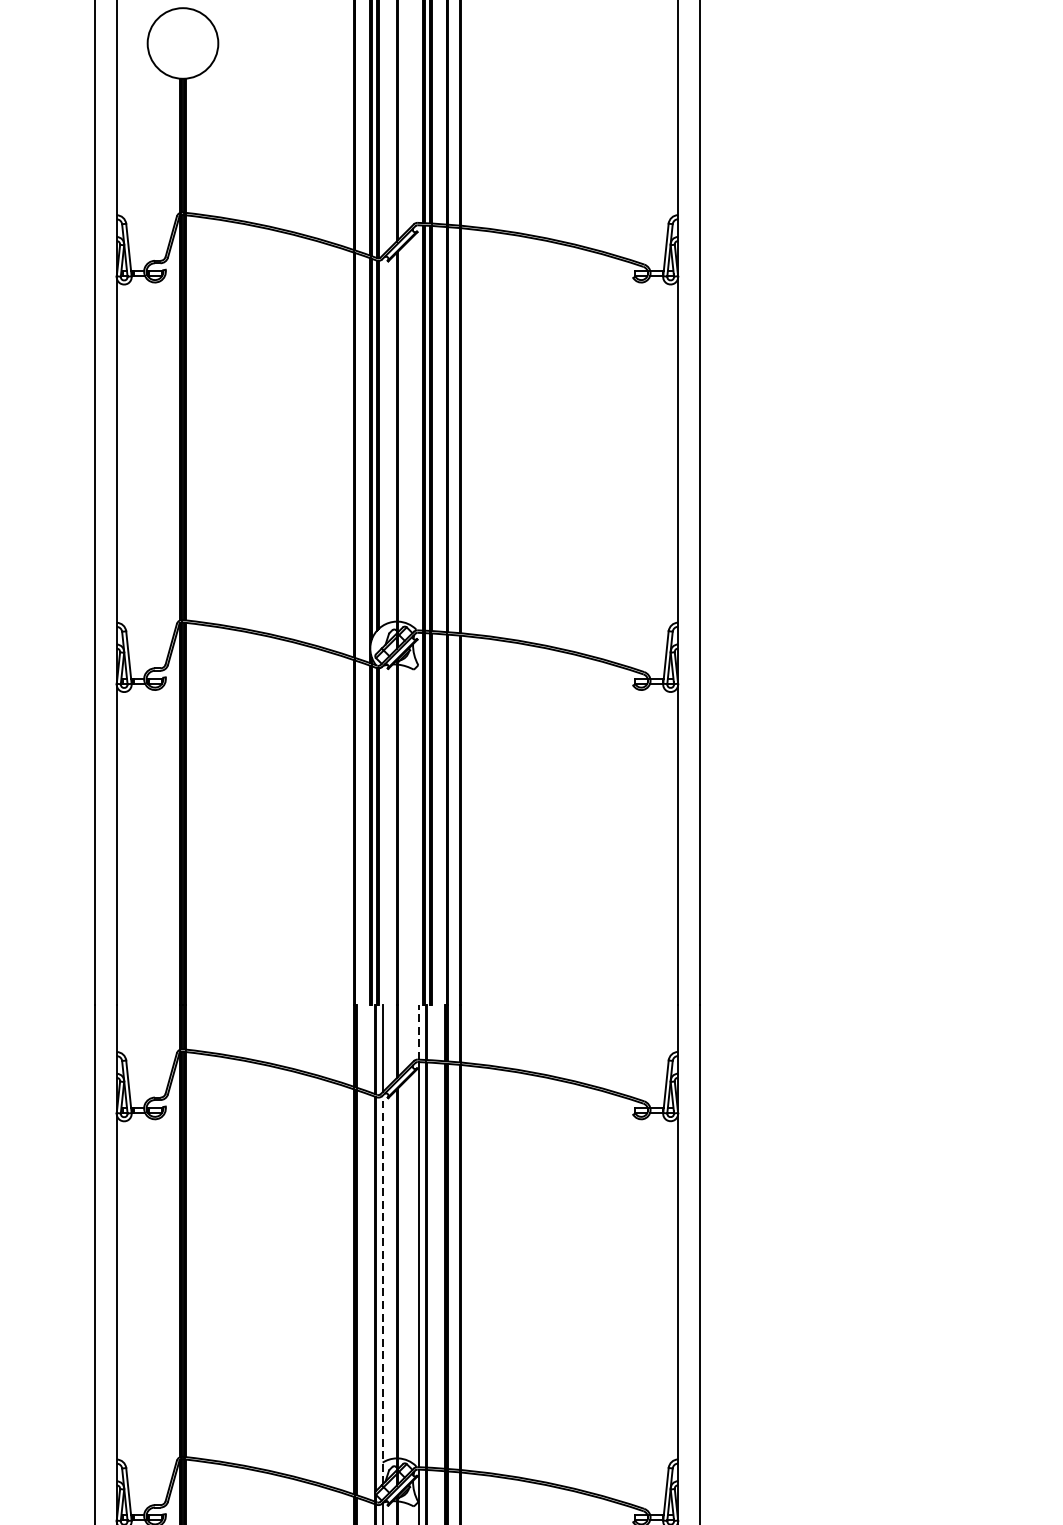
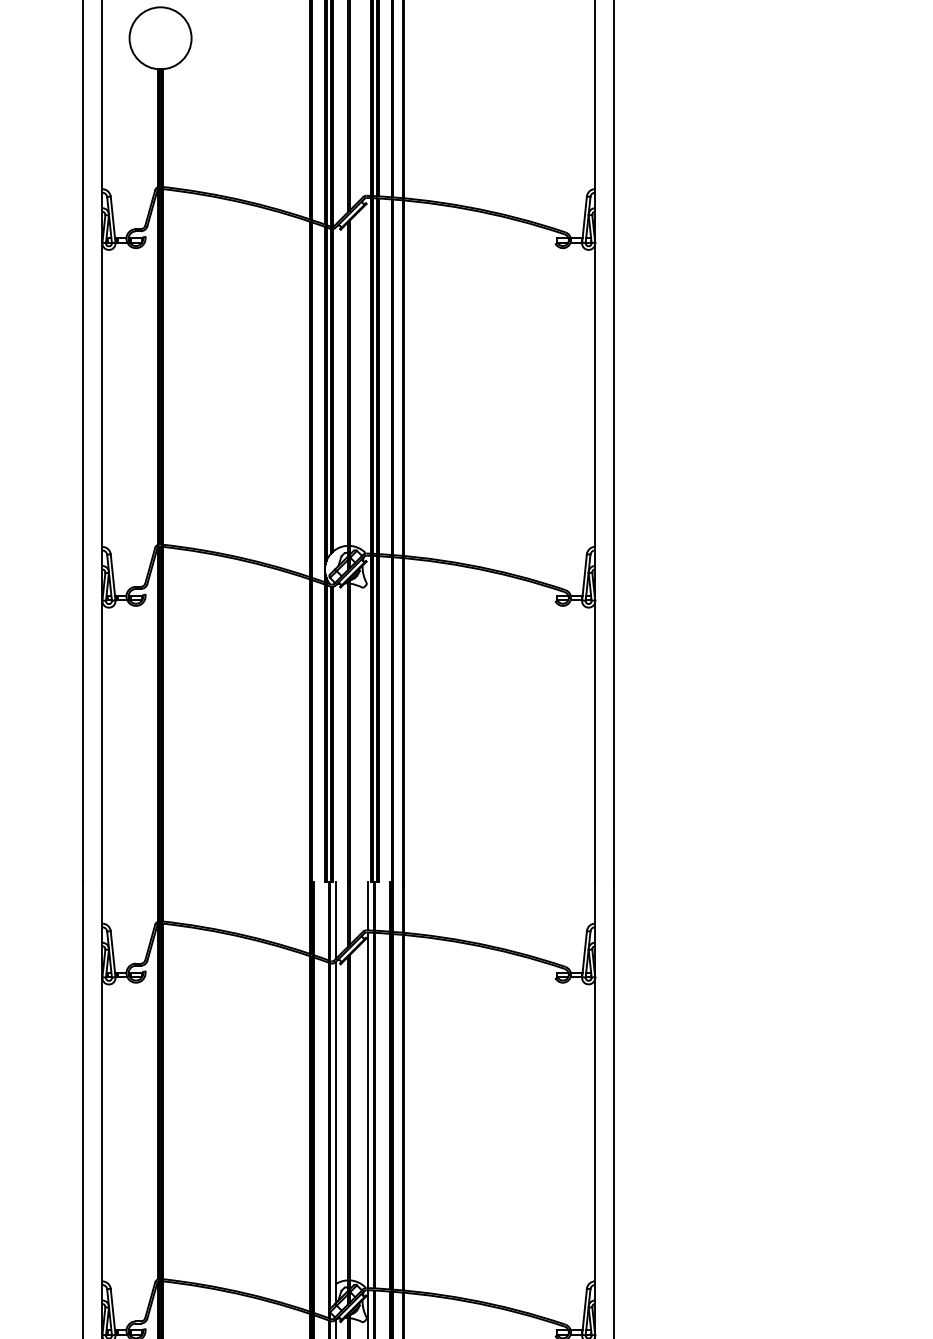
line: (418, 1031) -> (367, 905), dashed -> solid
line: (382, 1289) -> (335, 1132), dashed -> solid

